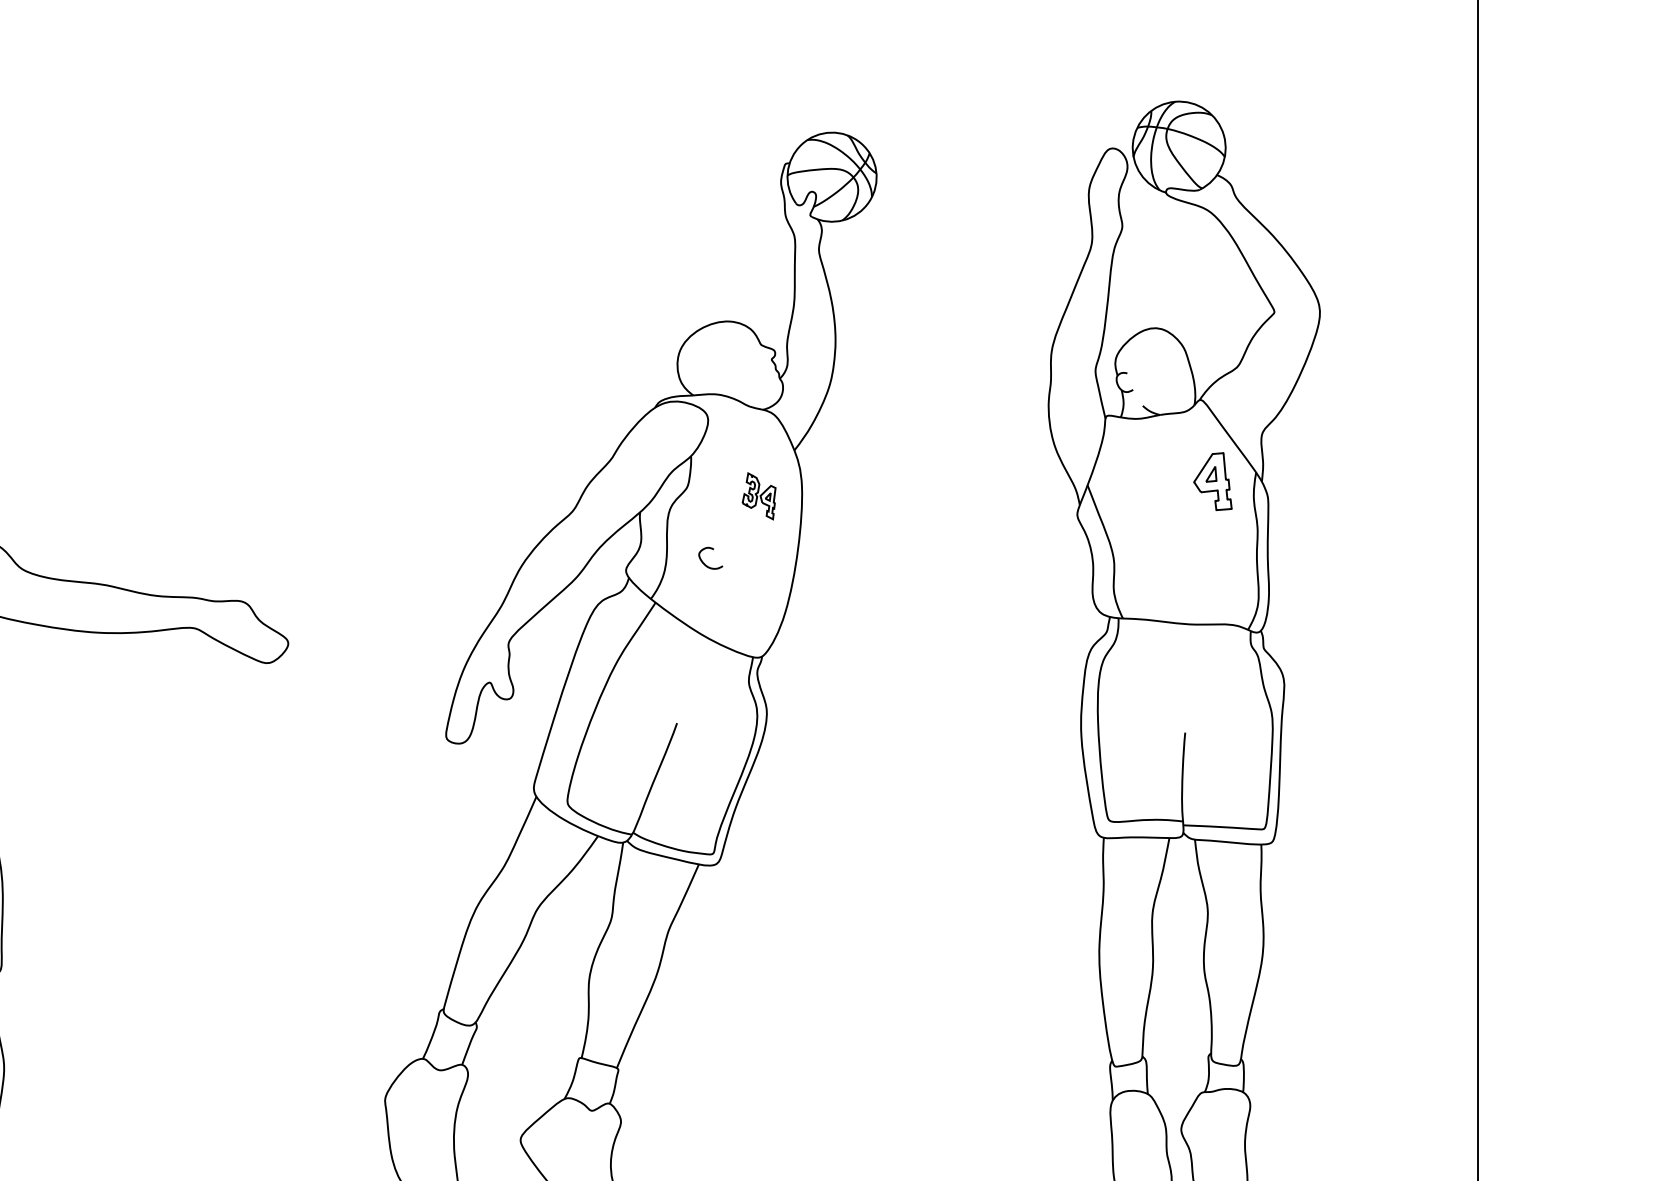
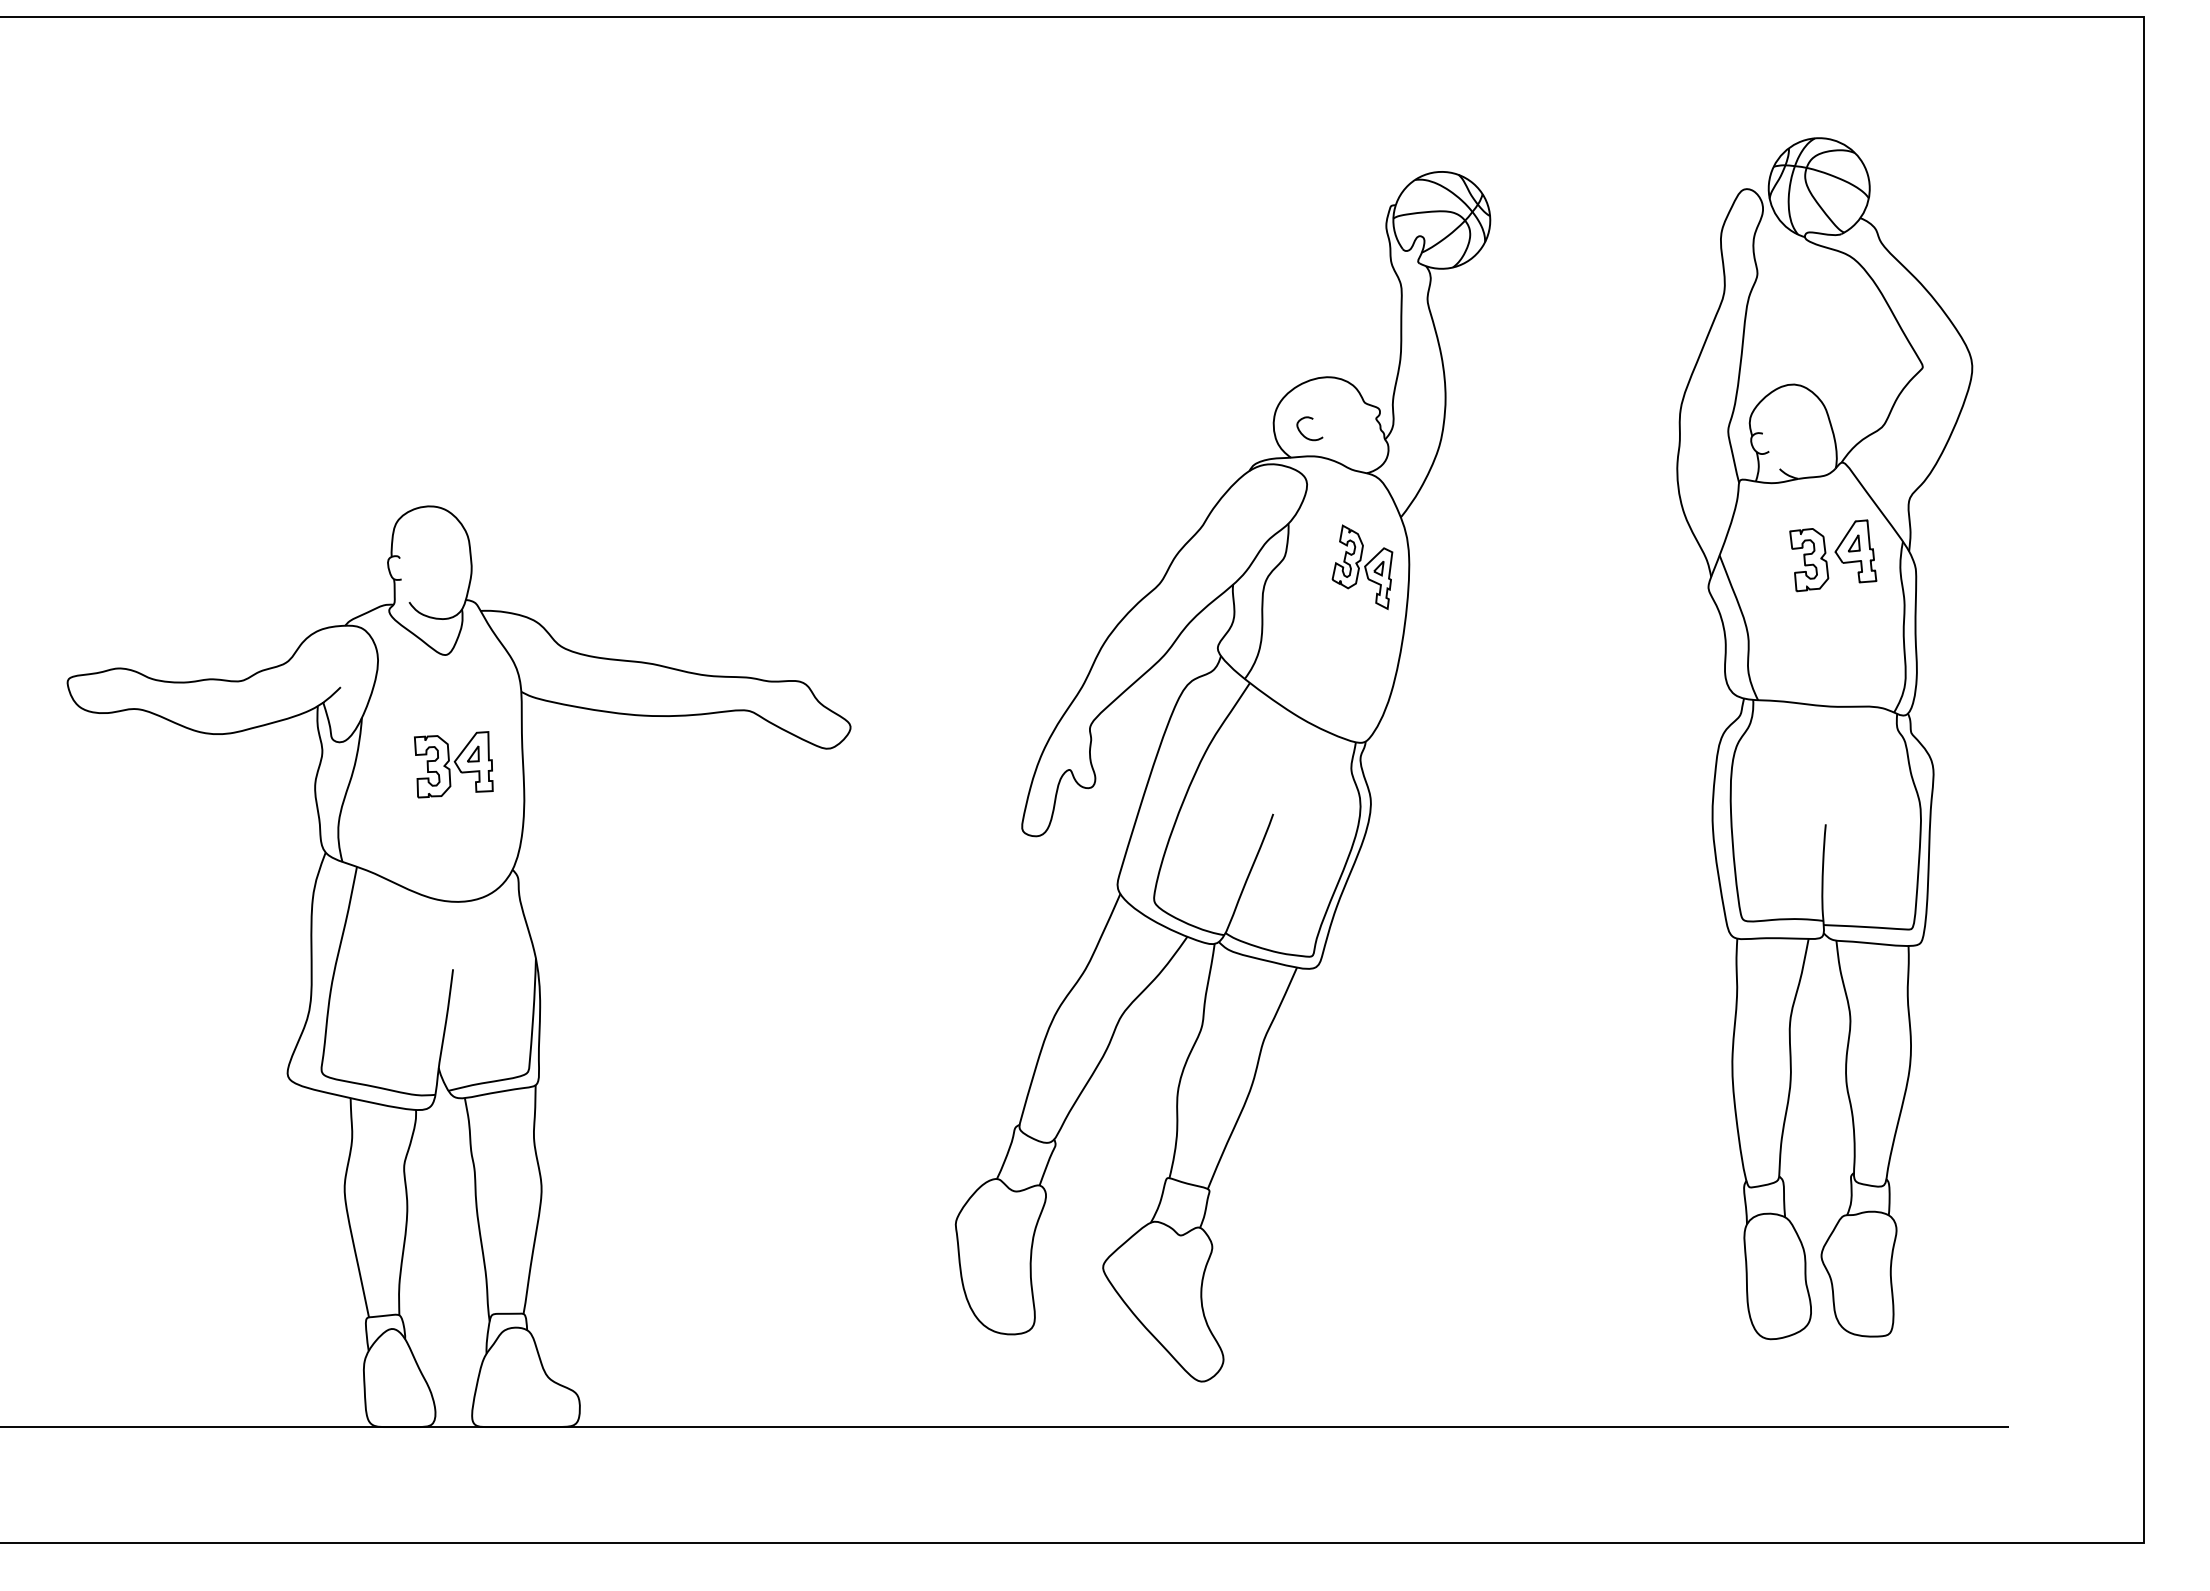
part: (1170, 490) -> (1809, 560), added
part: (759, 496) -> (1362, 567), size x1.67
curve: (704, 563) -> (1303, 434), moved

